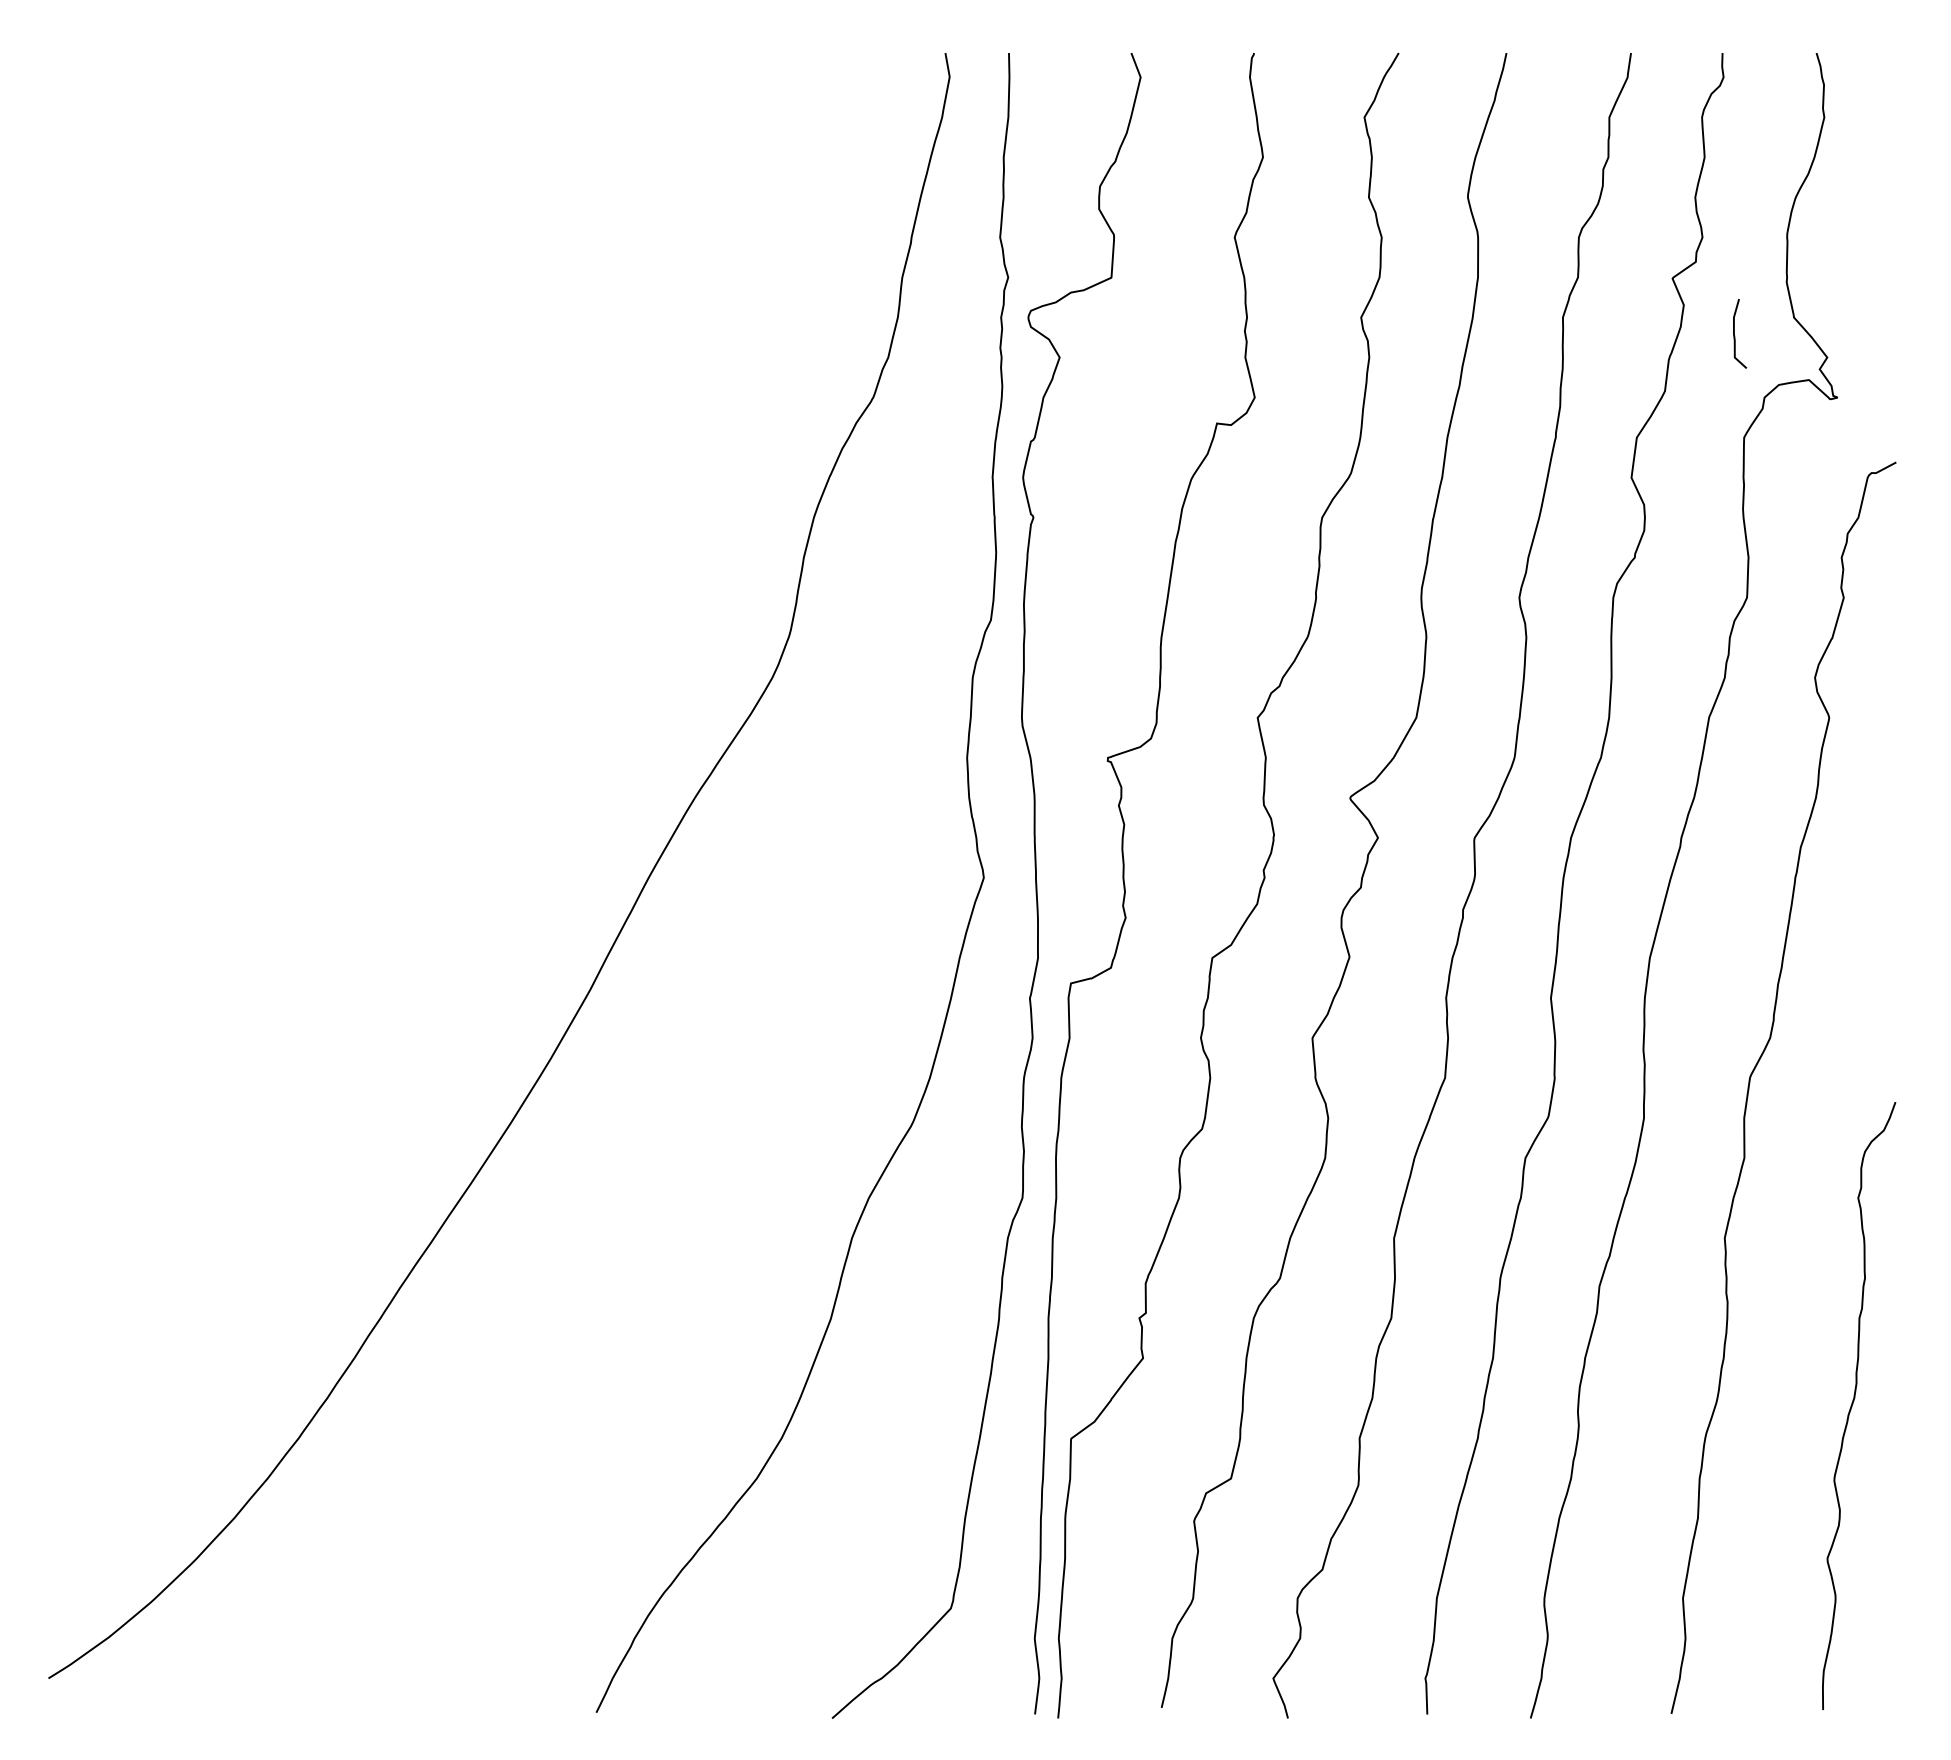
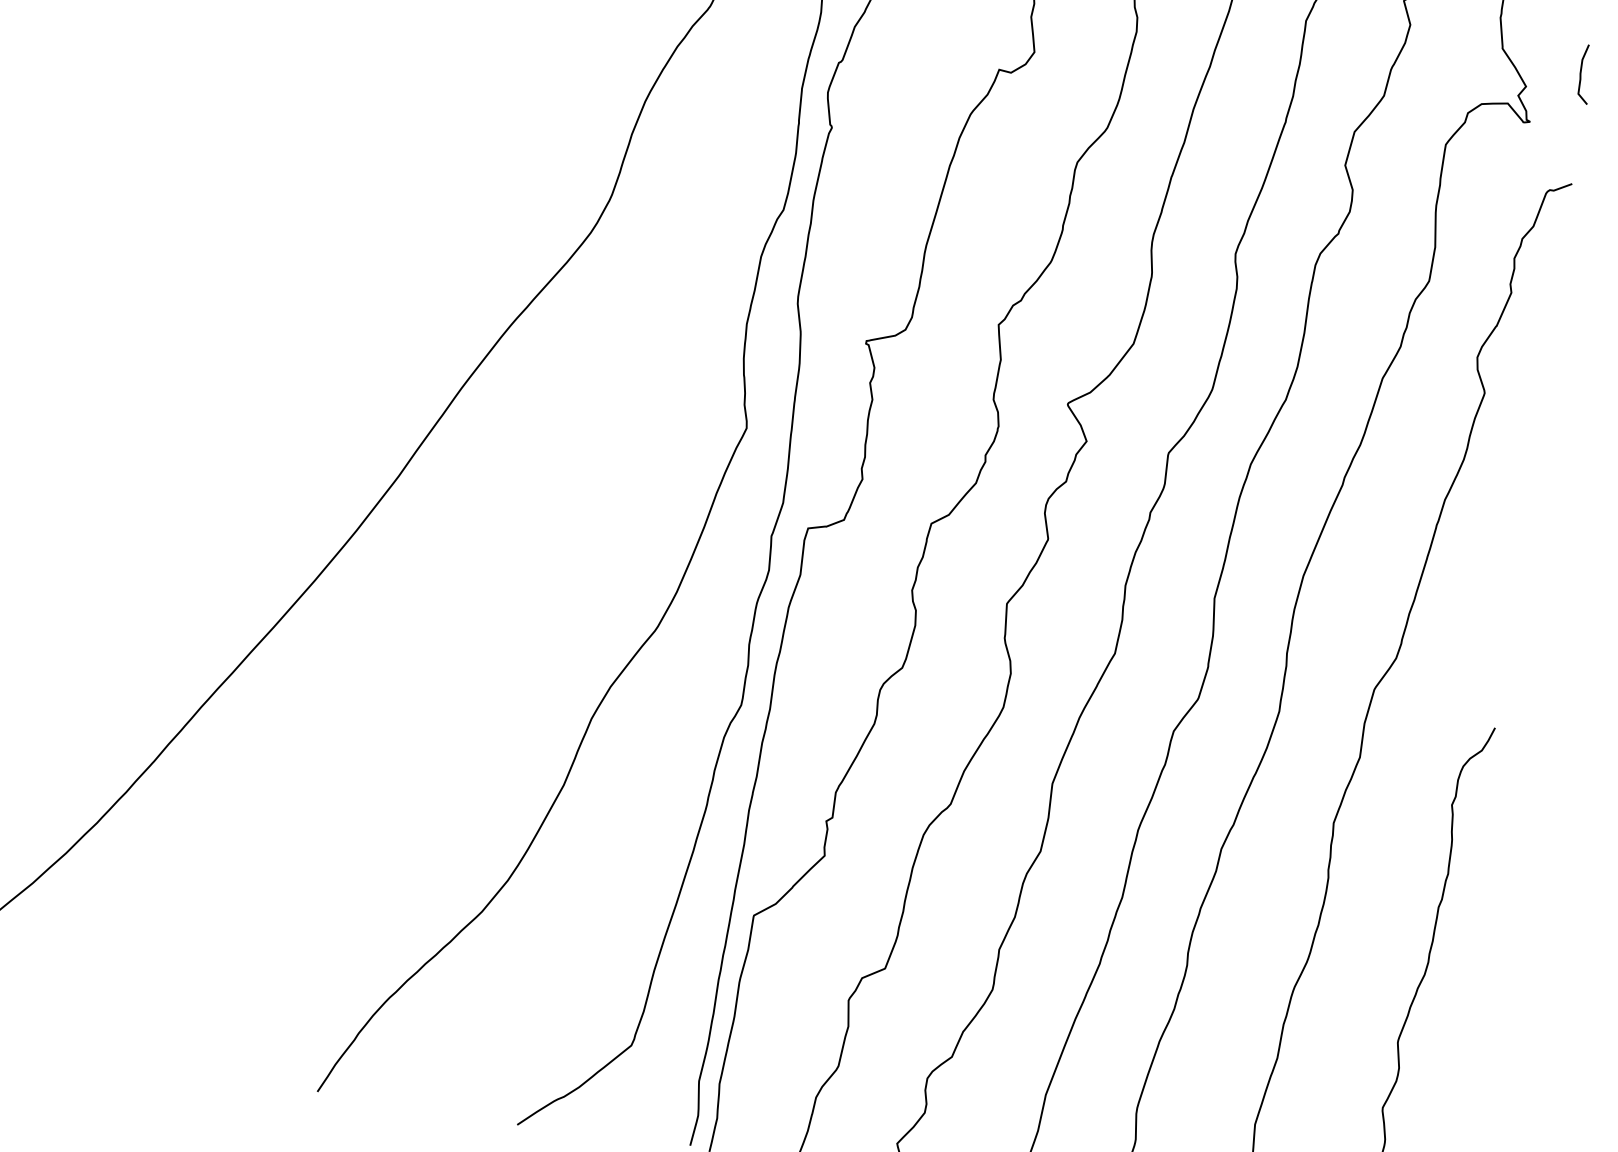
curve: (1735, 336) -> (1581, 76), moved

